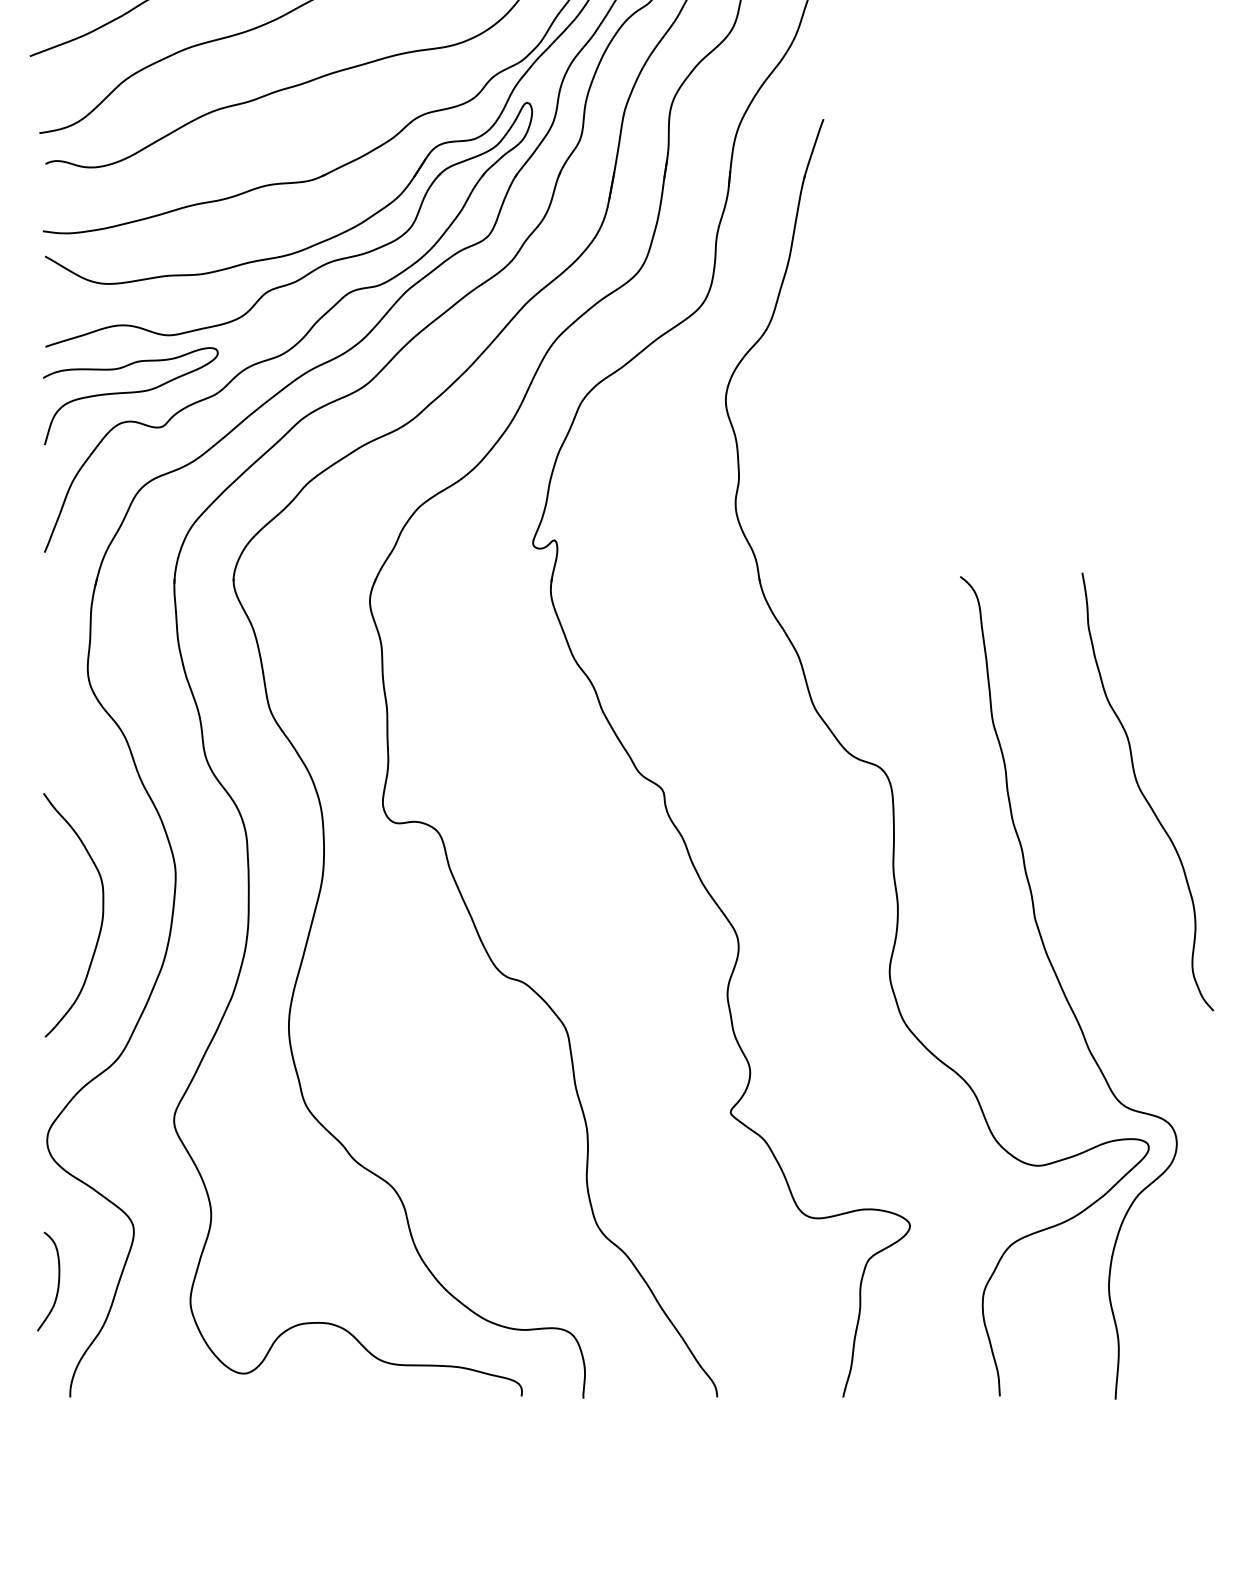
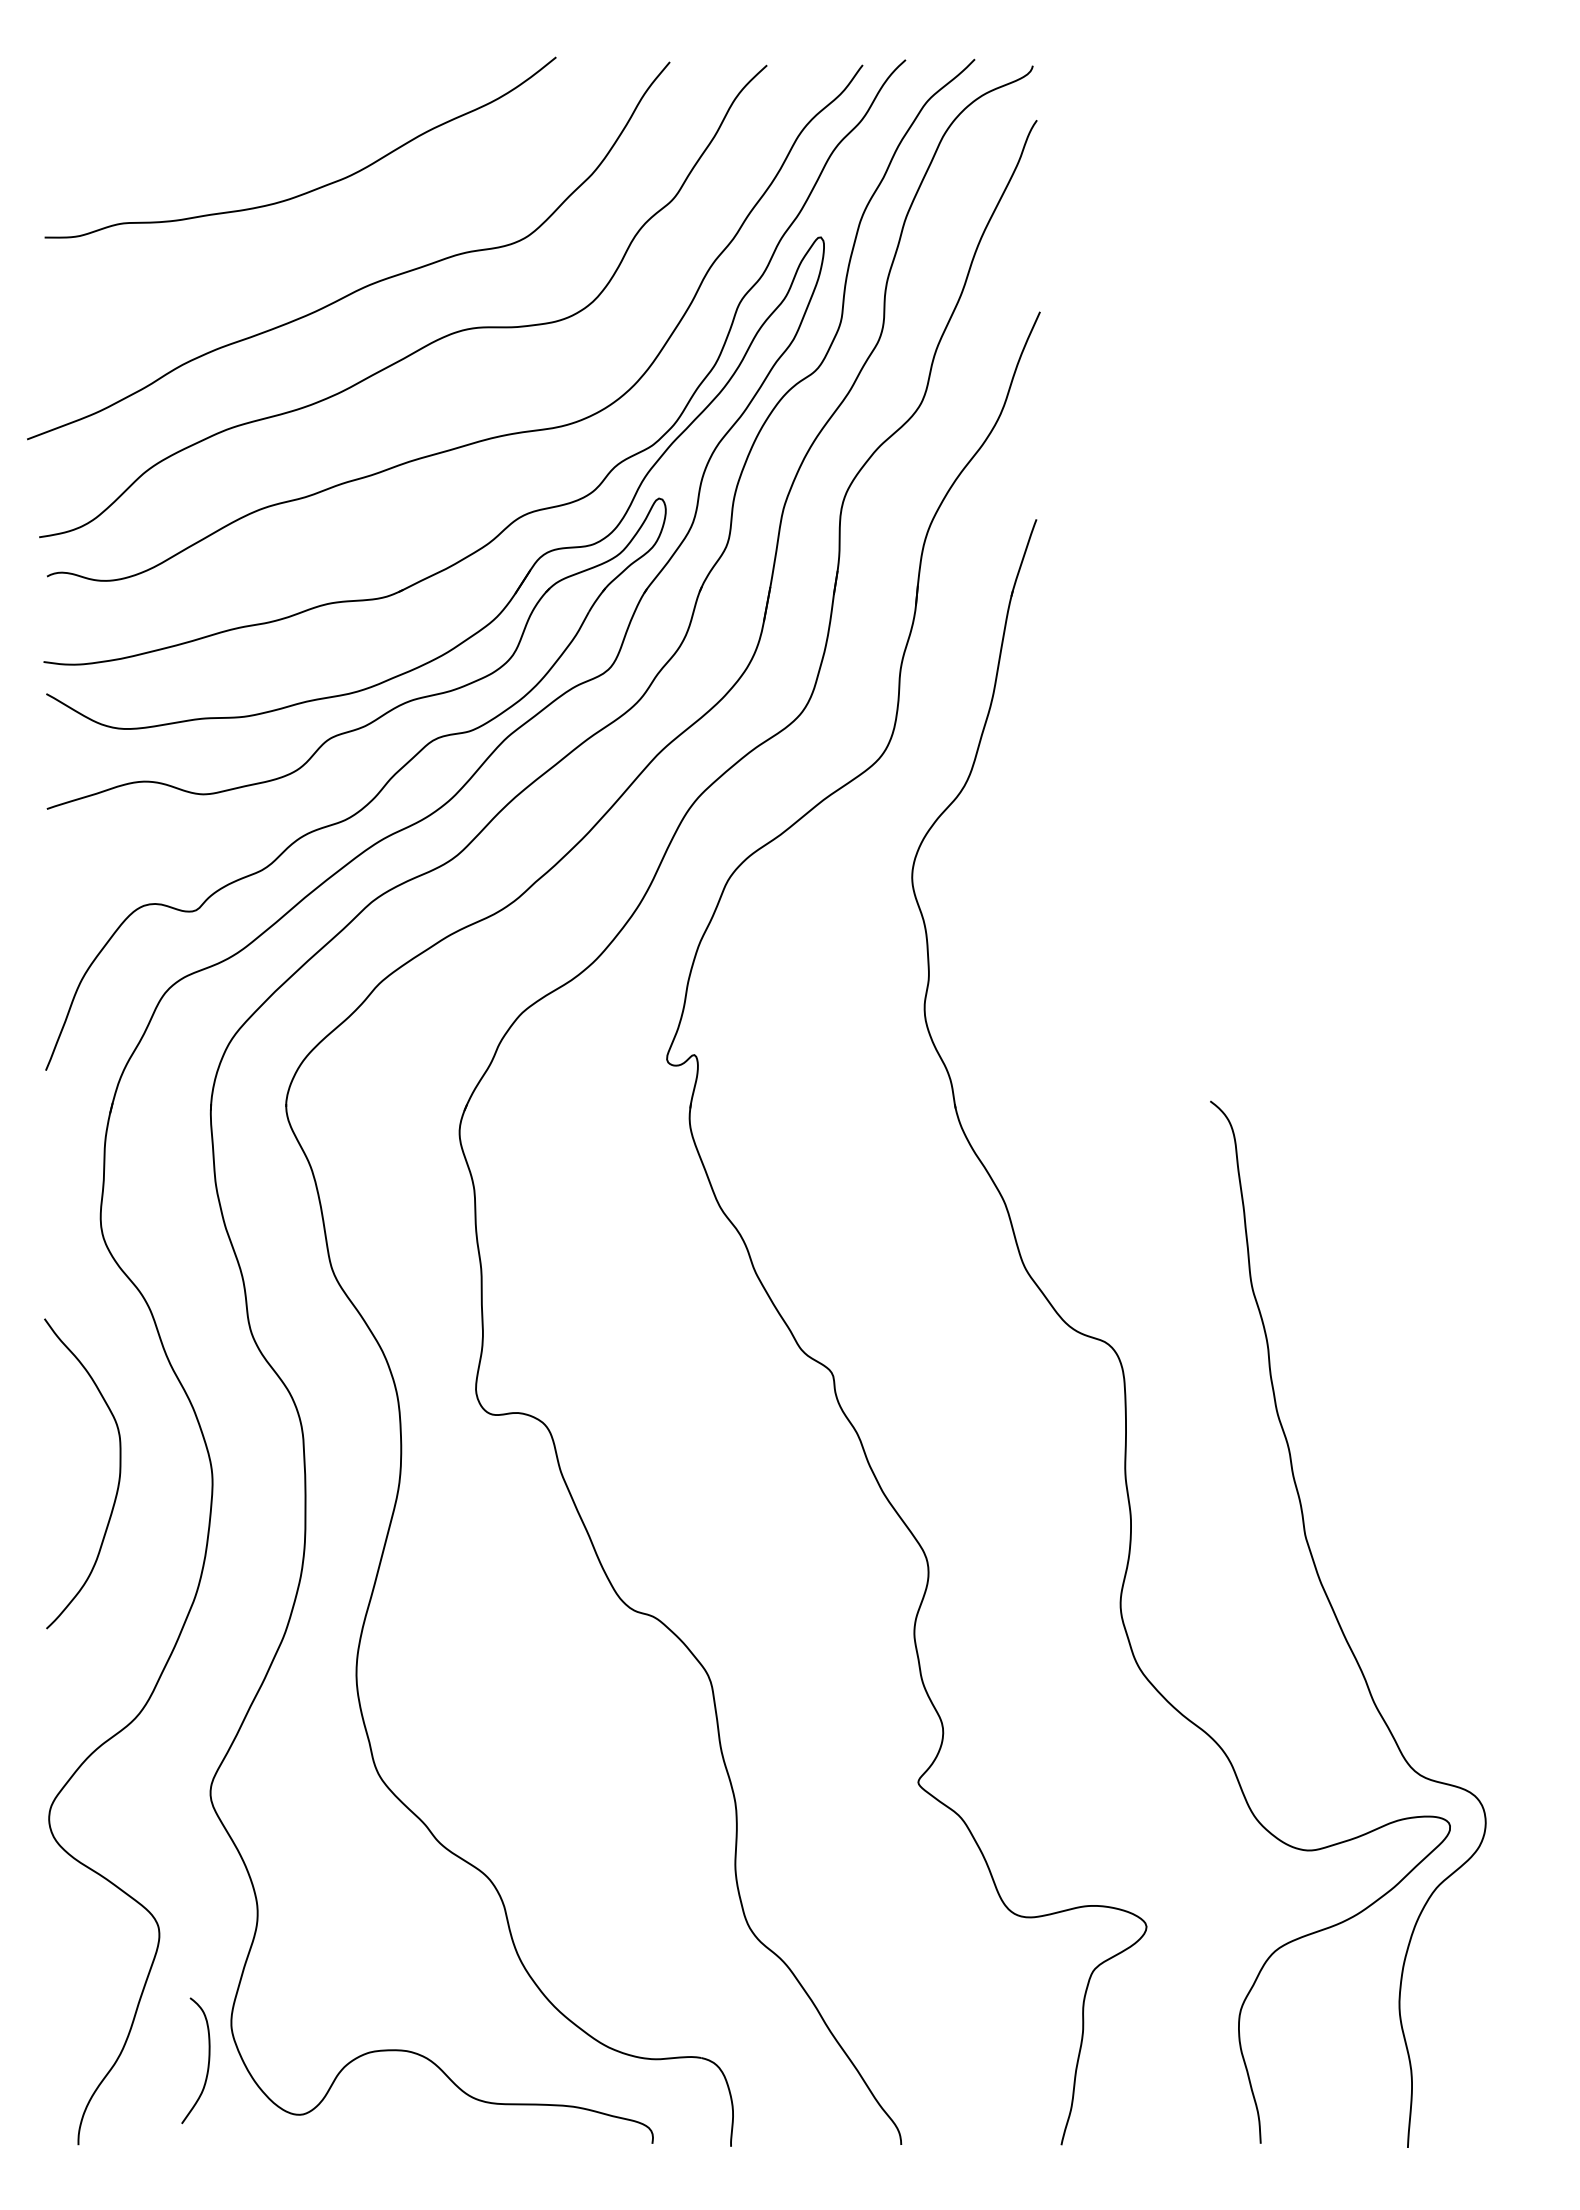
curve: (130, 393) -> (154, 868), removed
curve: (1143, 793) -> (1443, 1377), removed
curve: (101, 918) -> (118, 1477), moved
curve: (57, 1284) -> (207, 2064), moved

